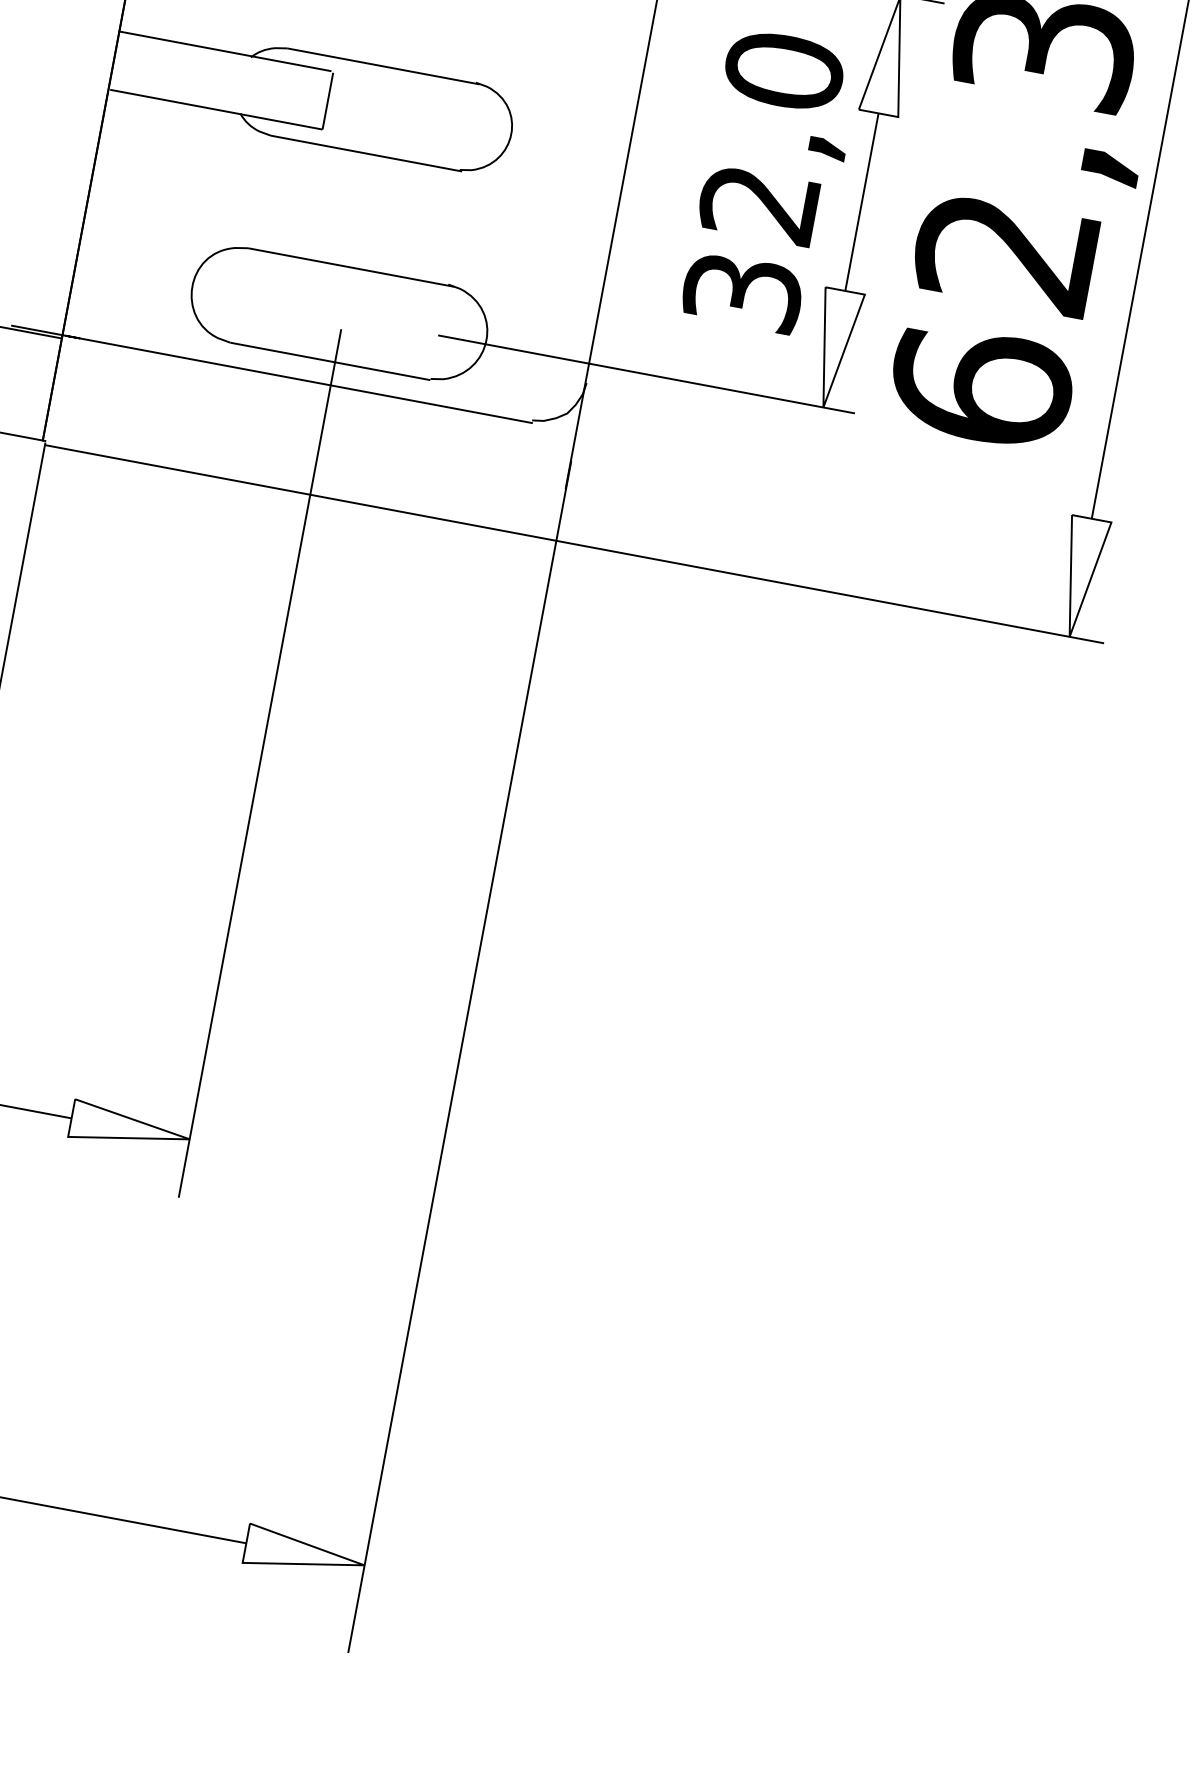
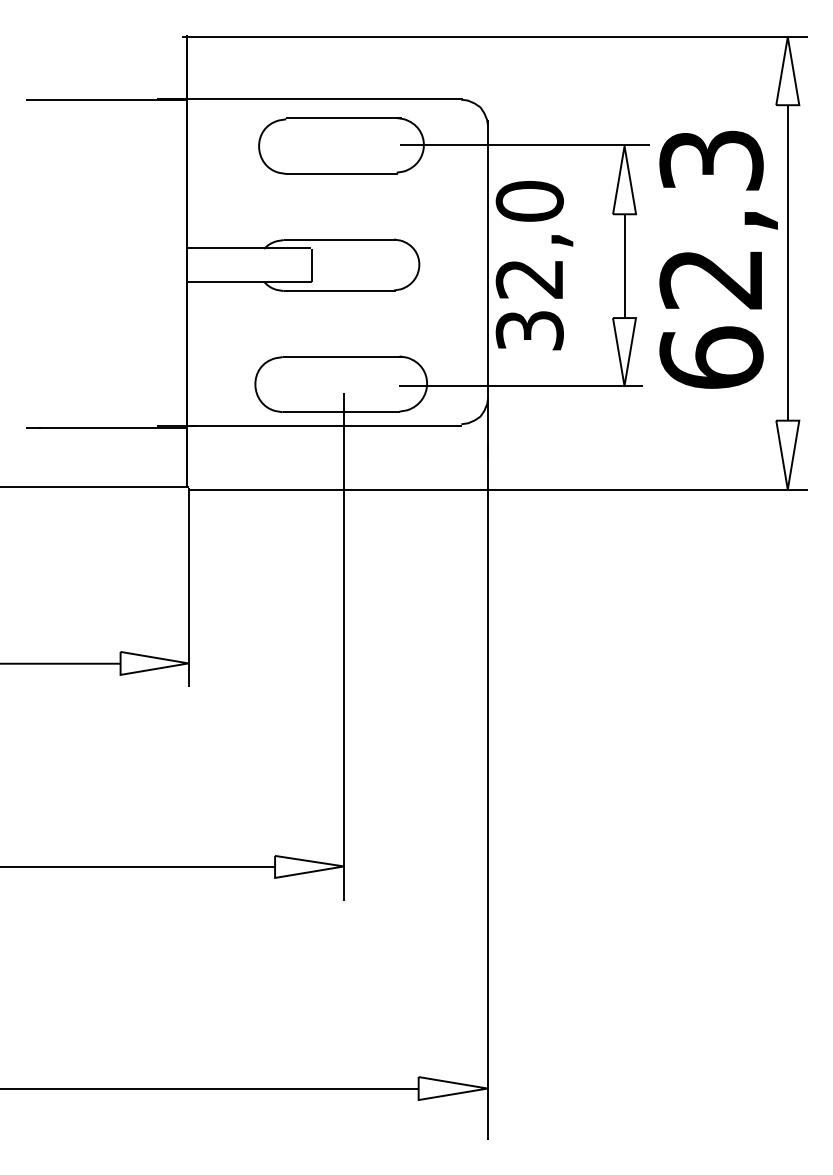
text: (771, 182) -> (534, 265), moved

